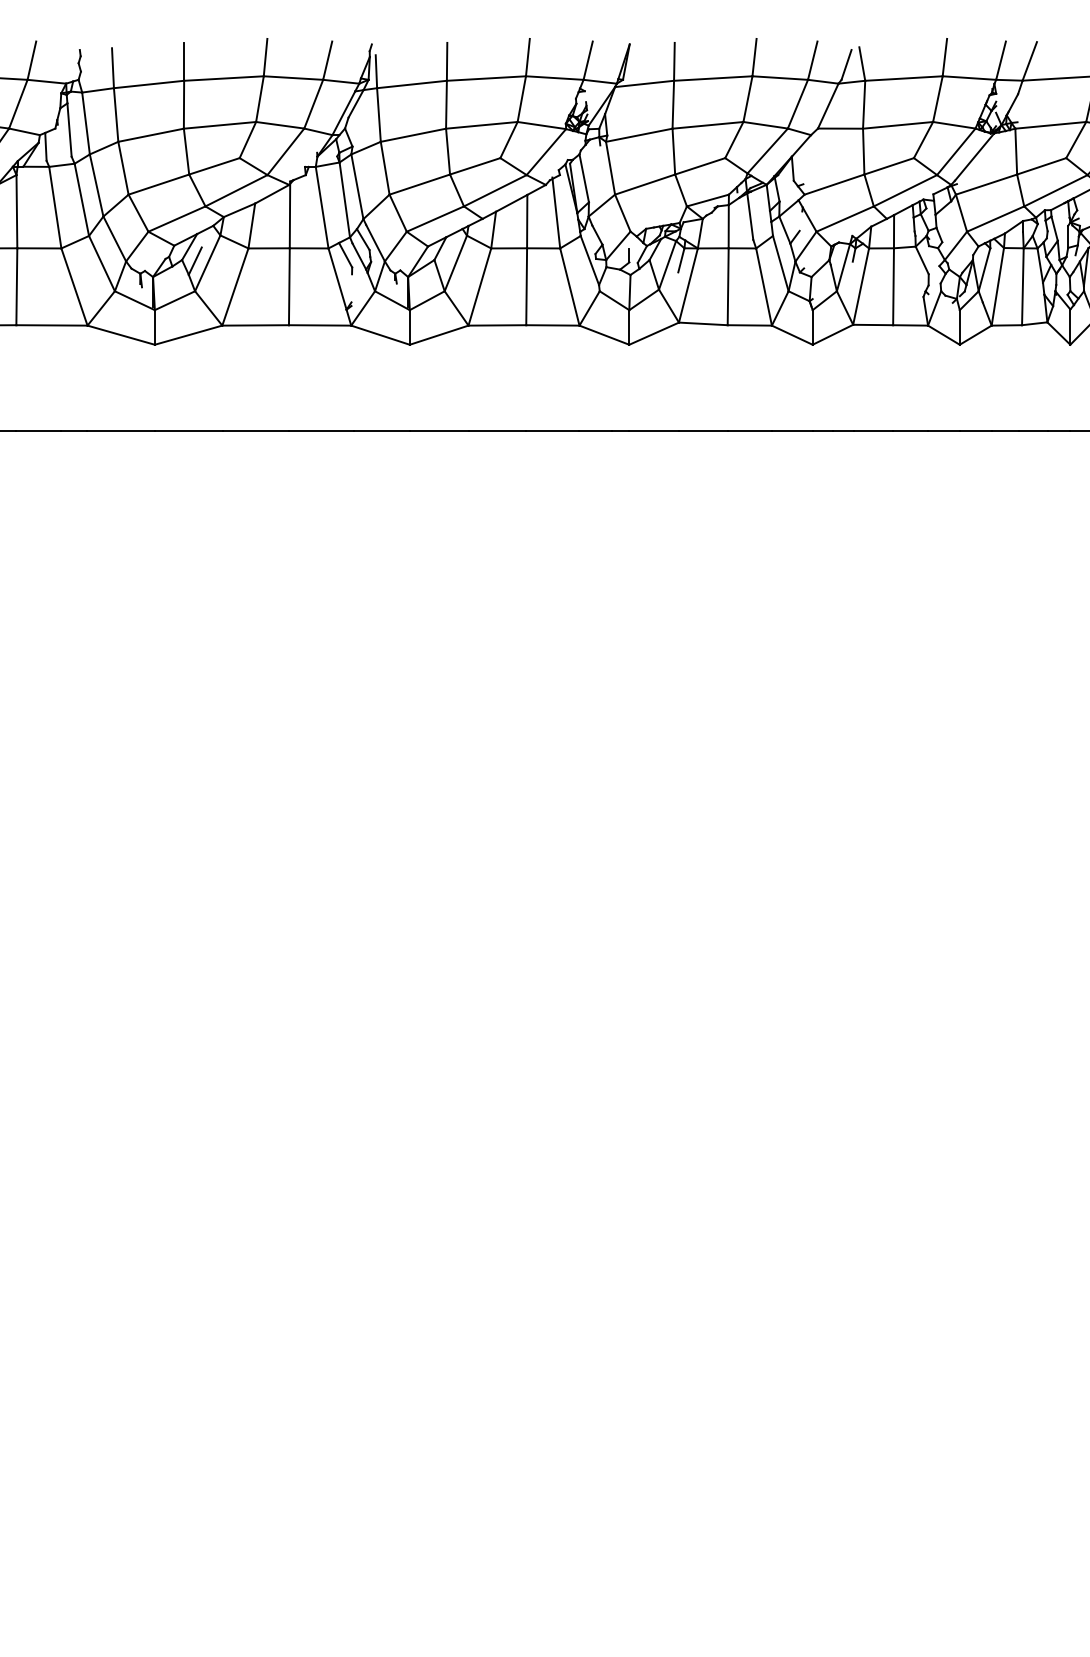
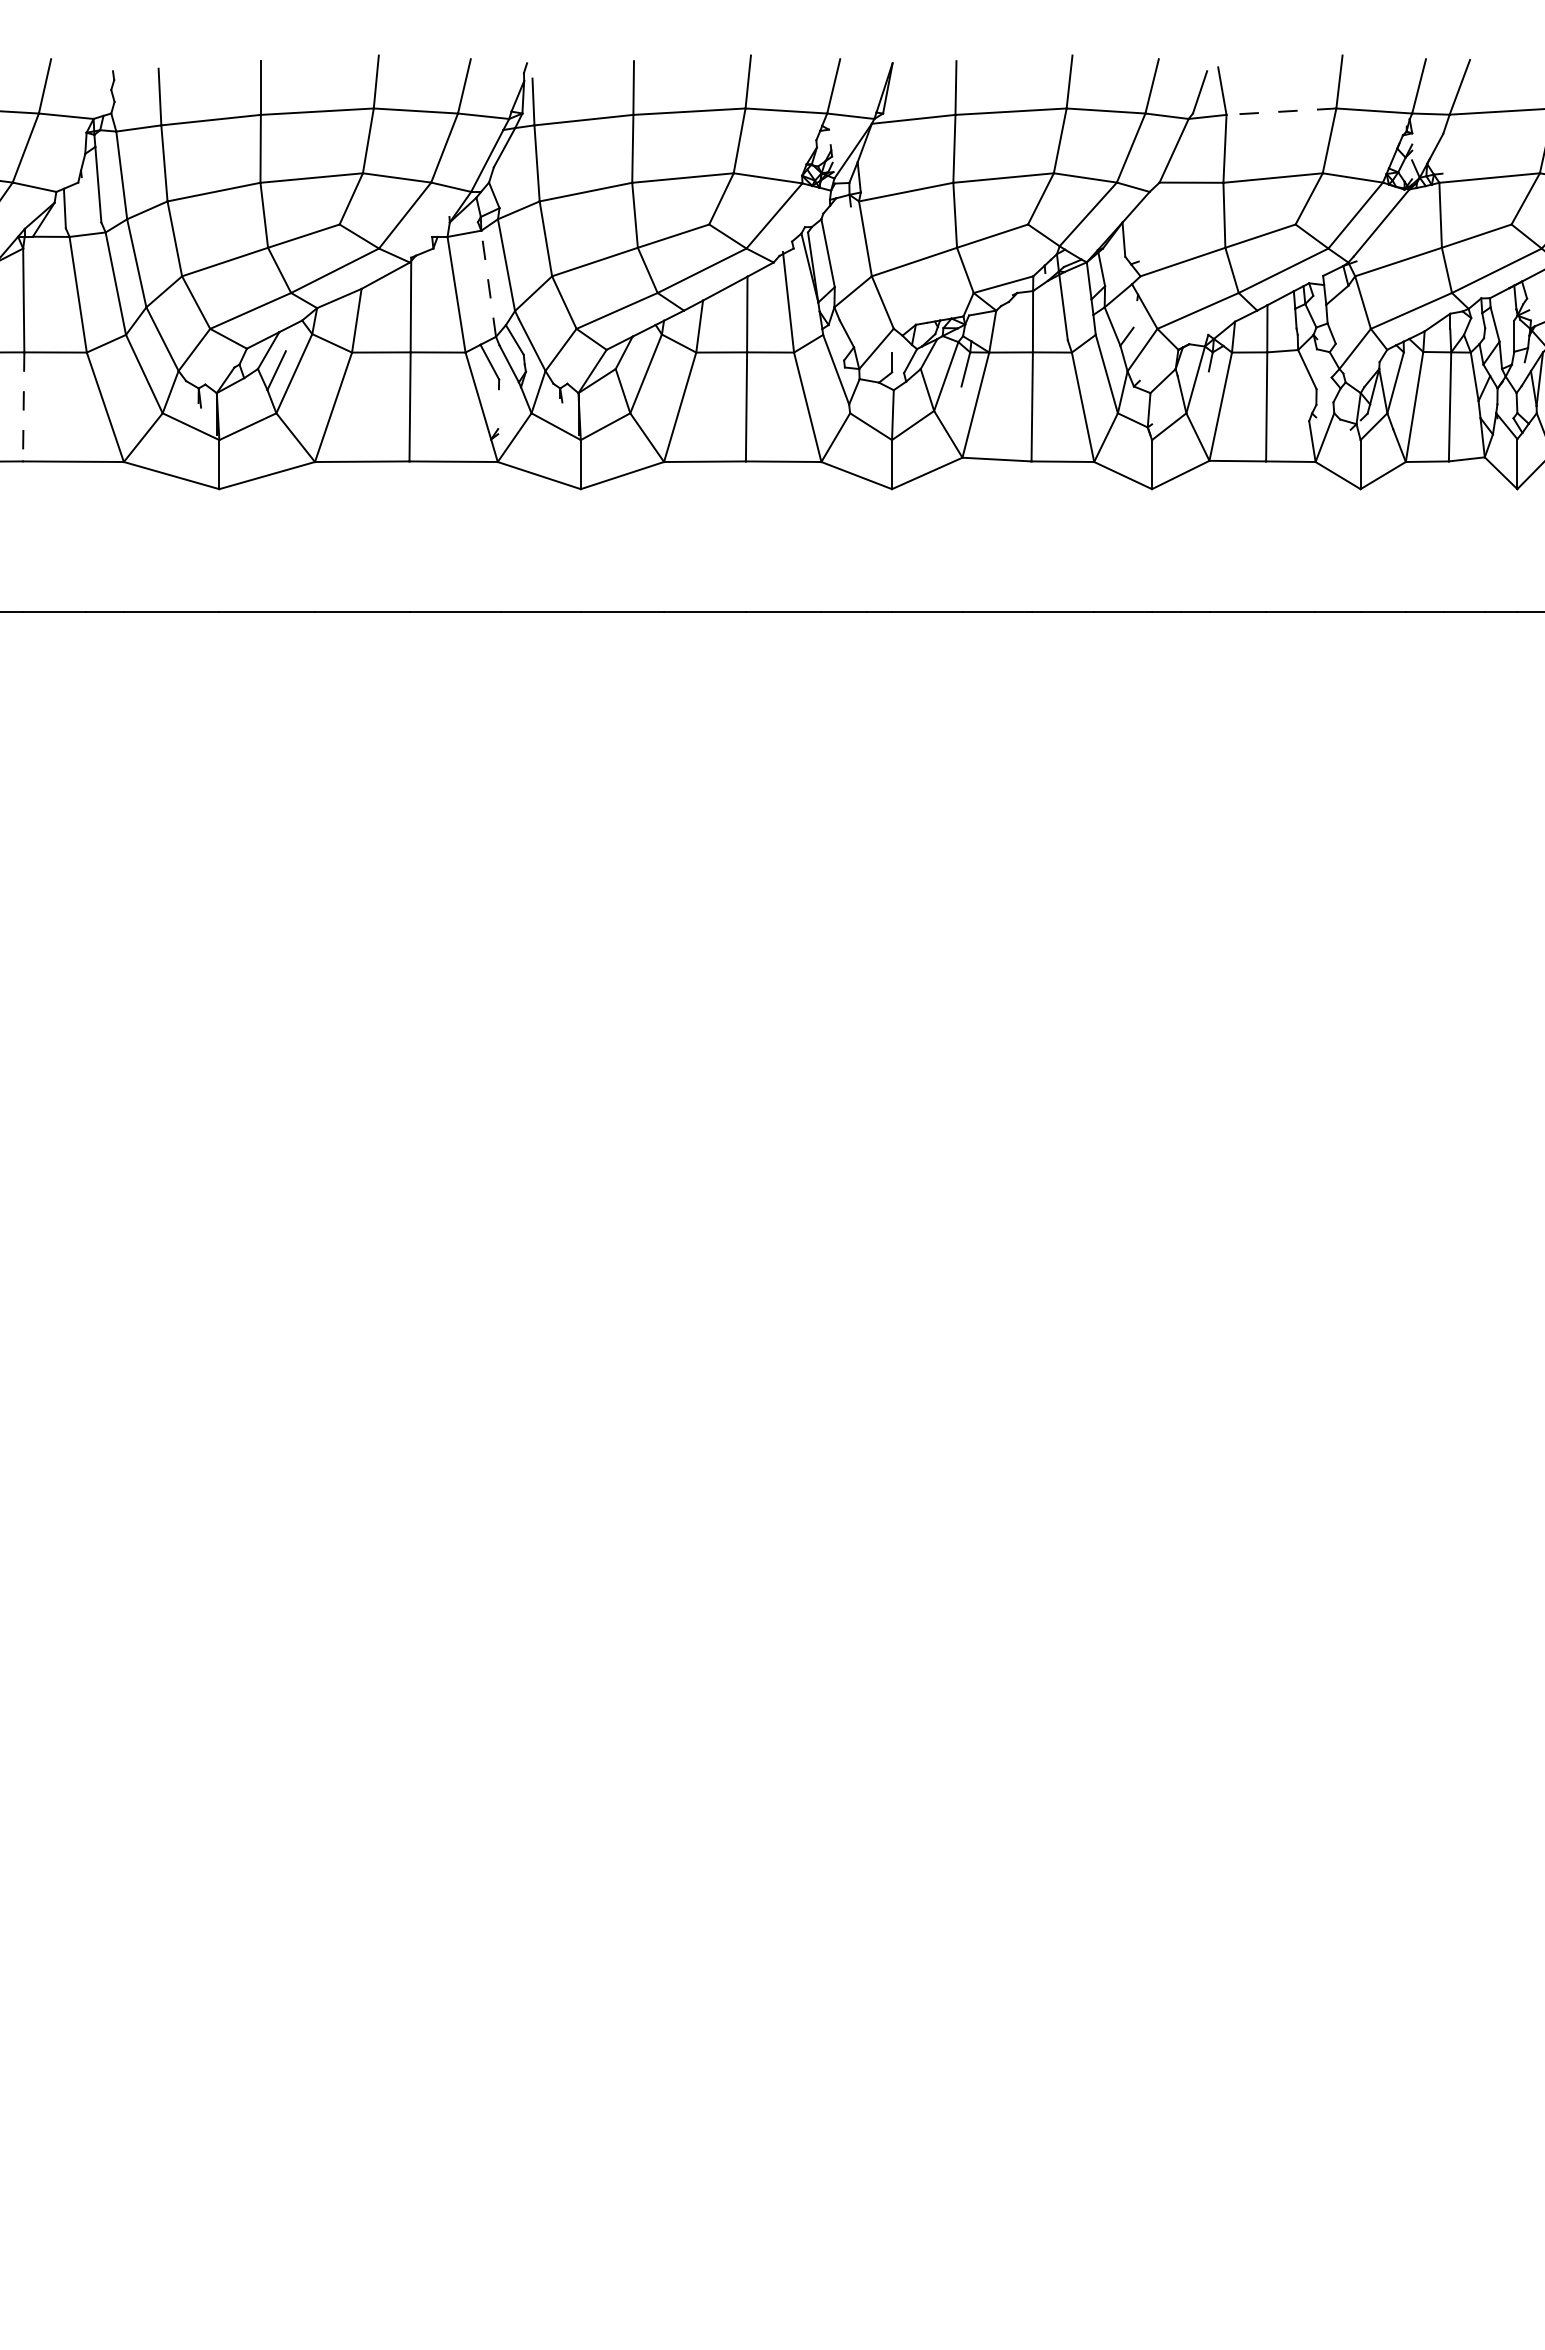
line: (903, 78) -> (1280, 111), solid -> dashed
line: (344, 199) -> (488, 283), solid -> dashed
line: (16, 286) -> (23, 406), solid -> dashed

